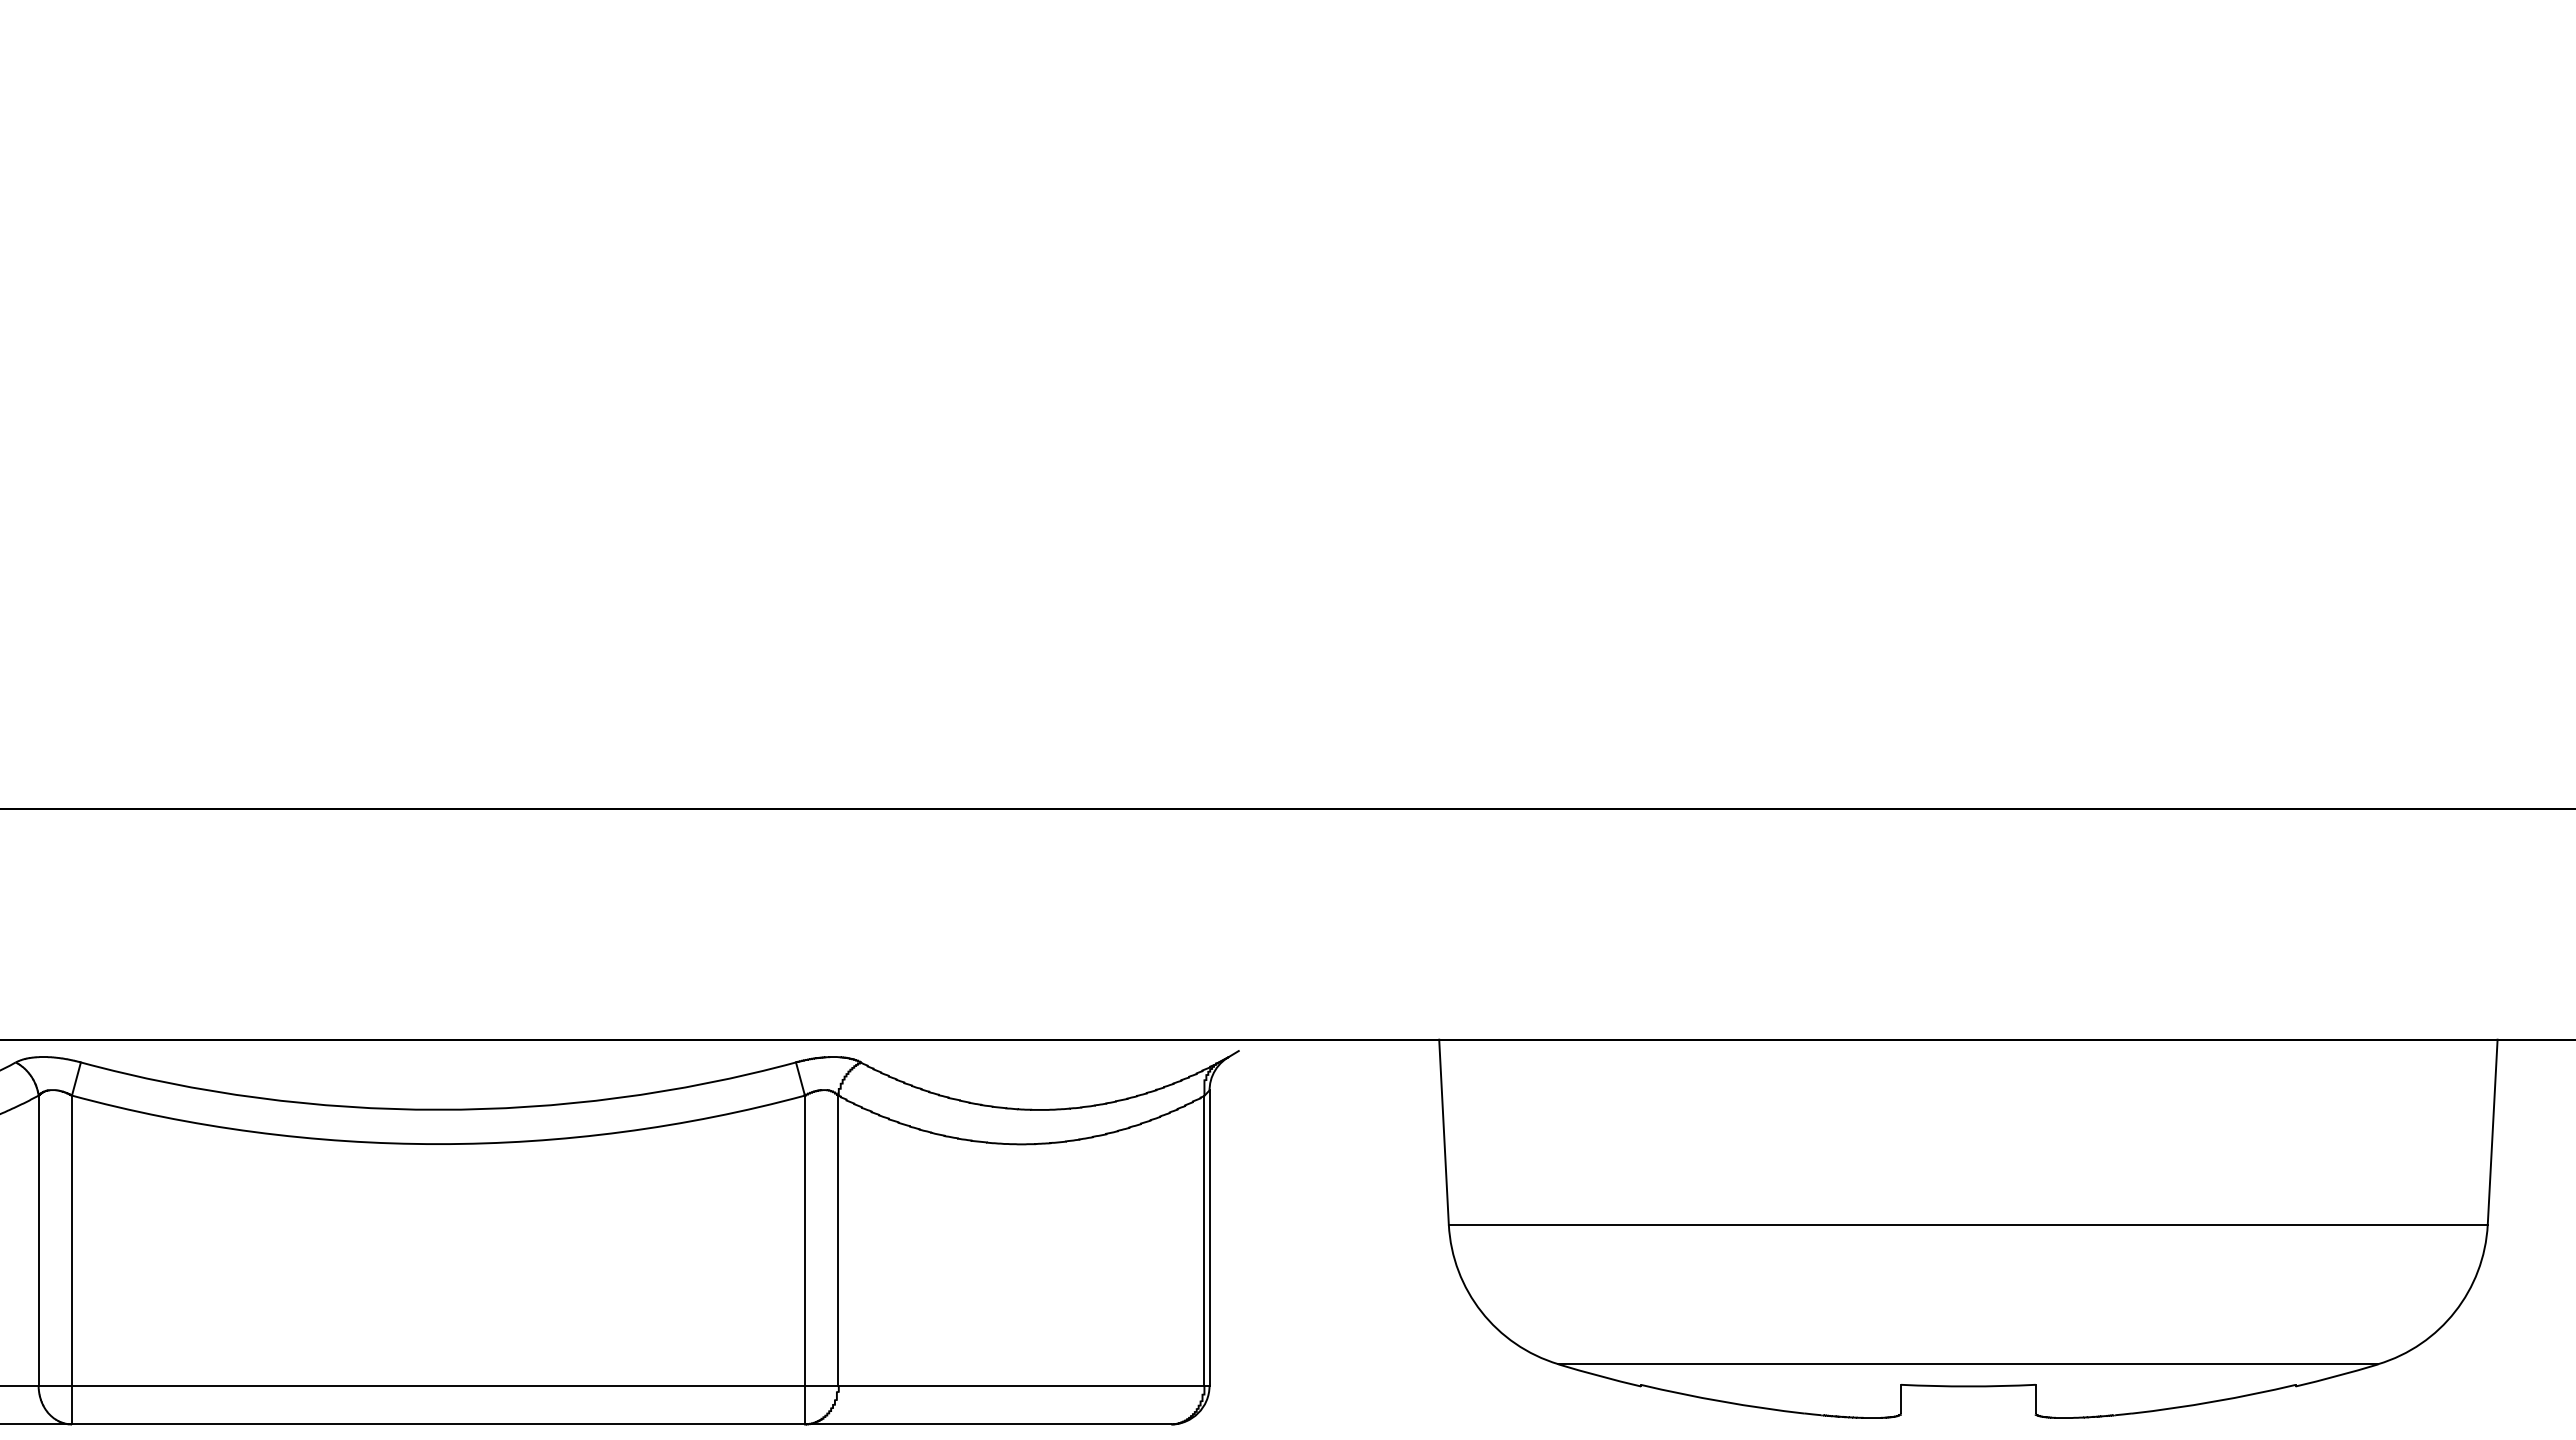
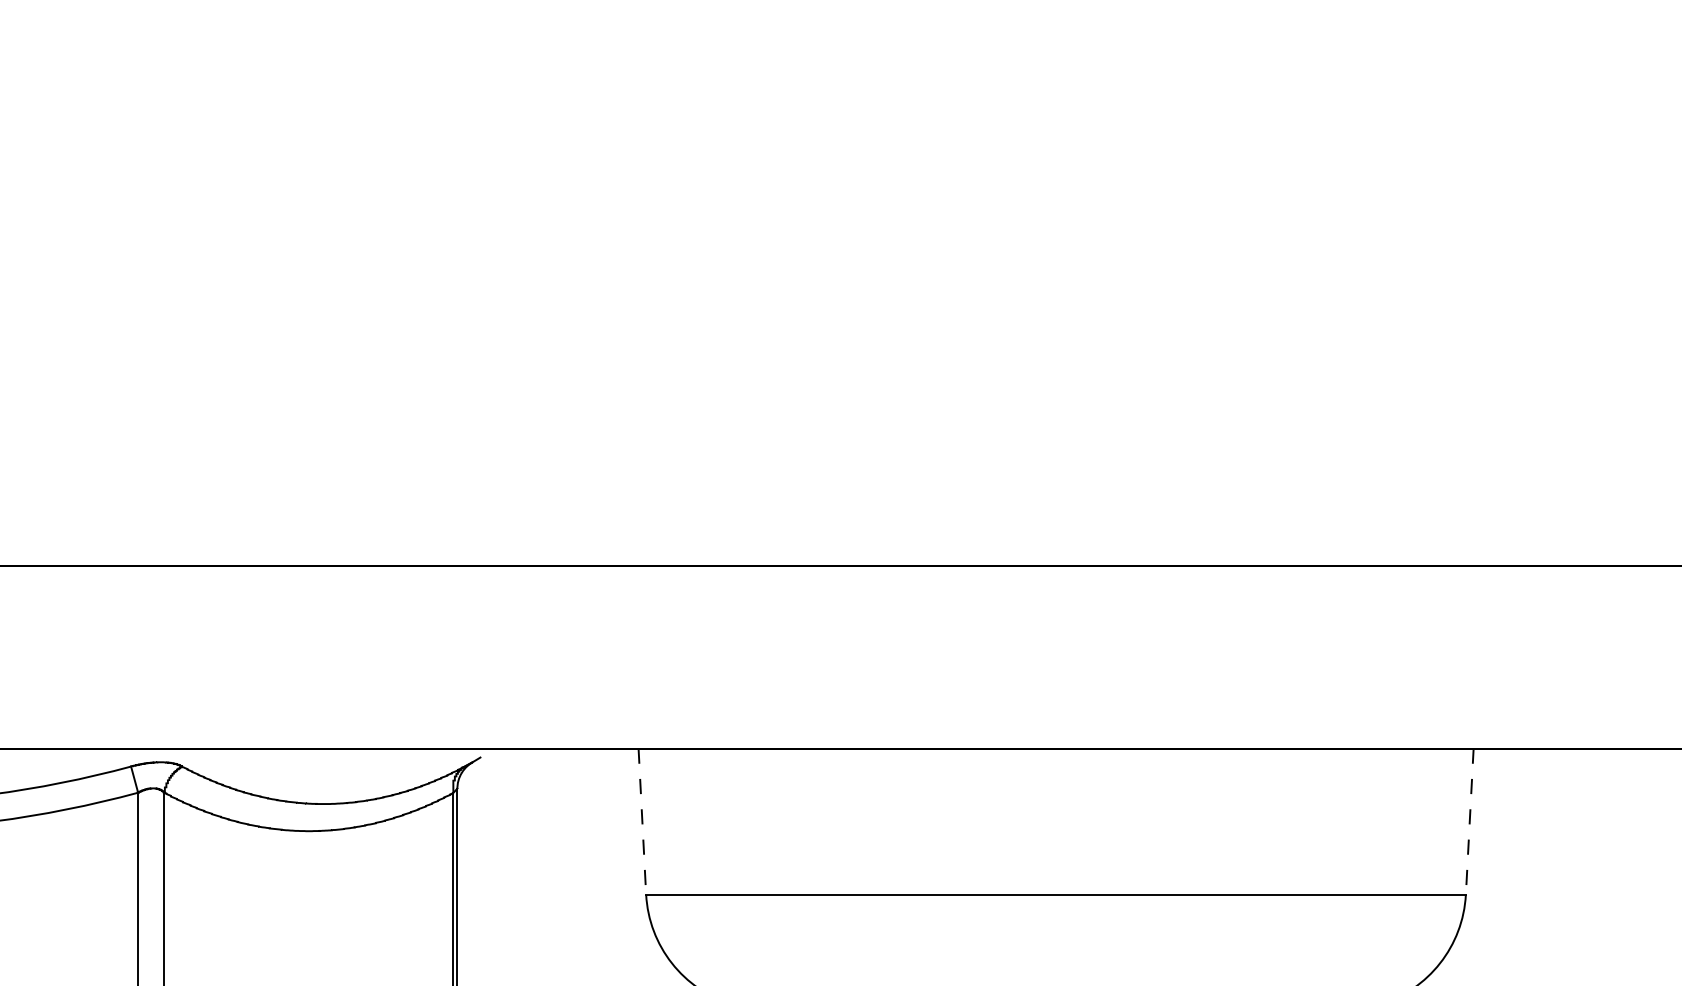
line: (1444, 1132) -> (642, 821), solid -> dashed
line: (2492, 1132) -> (1469, 821), solid -> dashed

